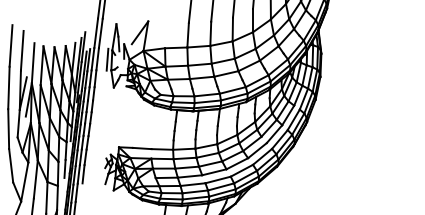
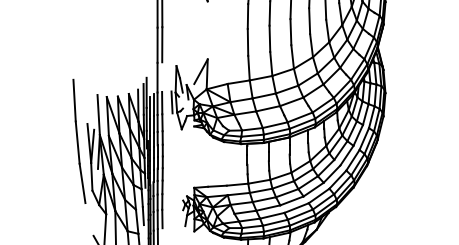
line: (101, 32) -> (162, 76), removed
line: (22, 50) -> (86, 103), removed
line: (11, 165) -> (89, 219), removed

